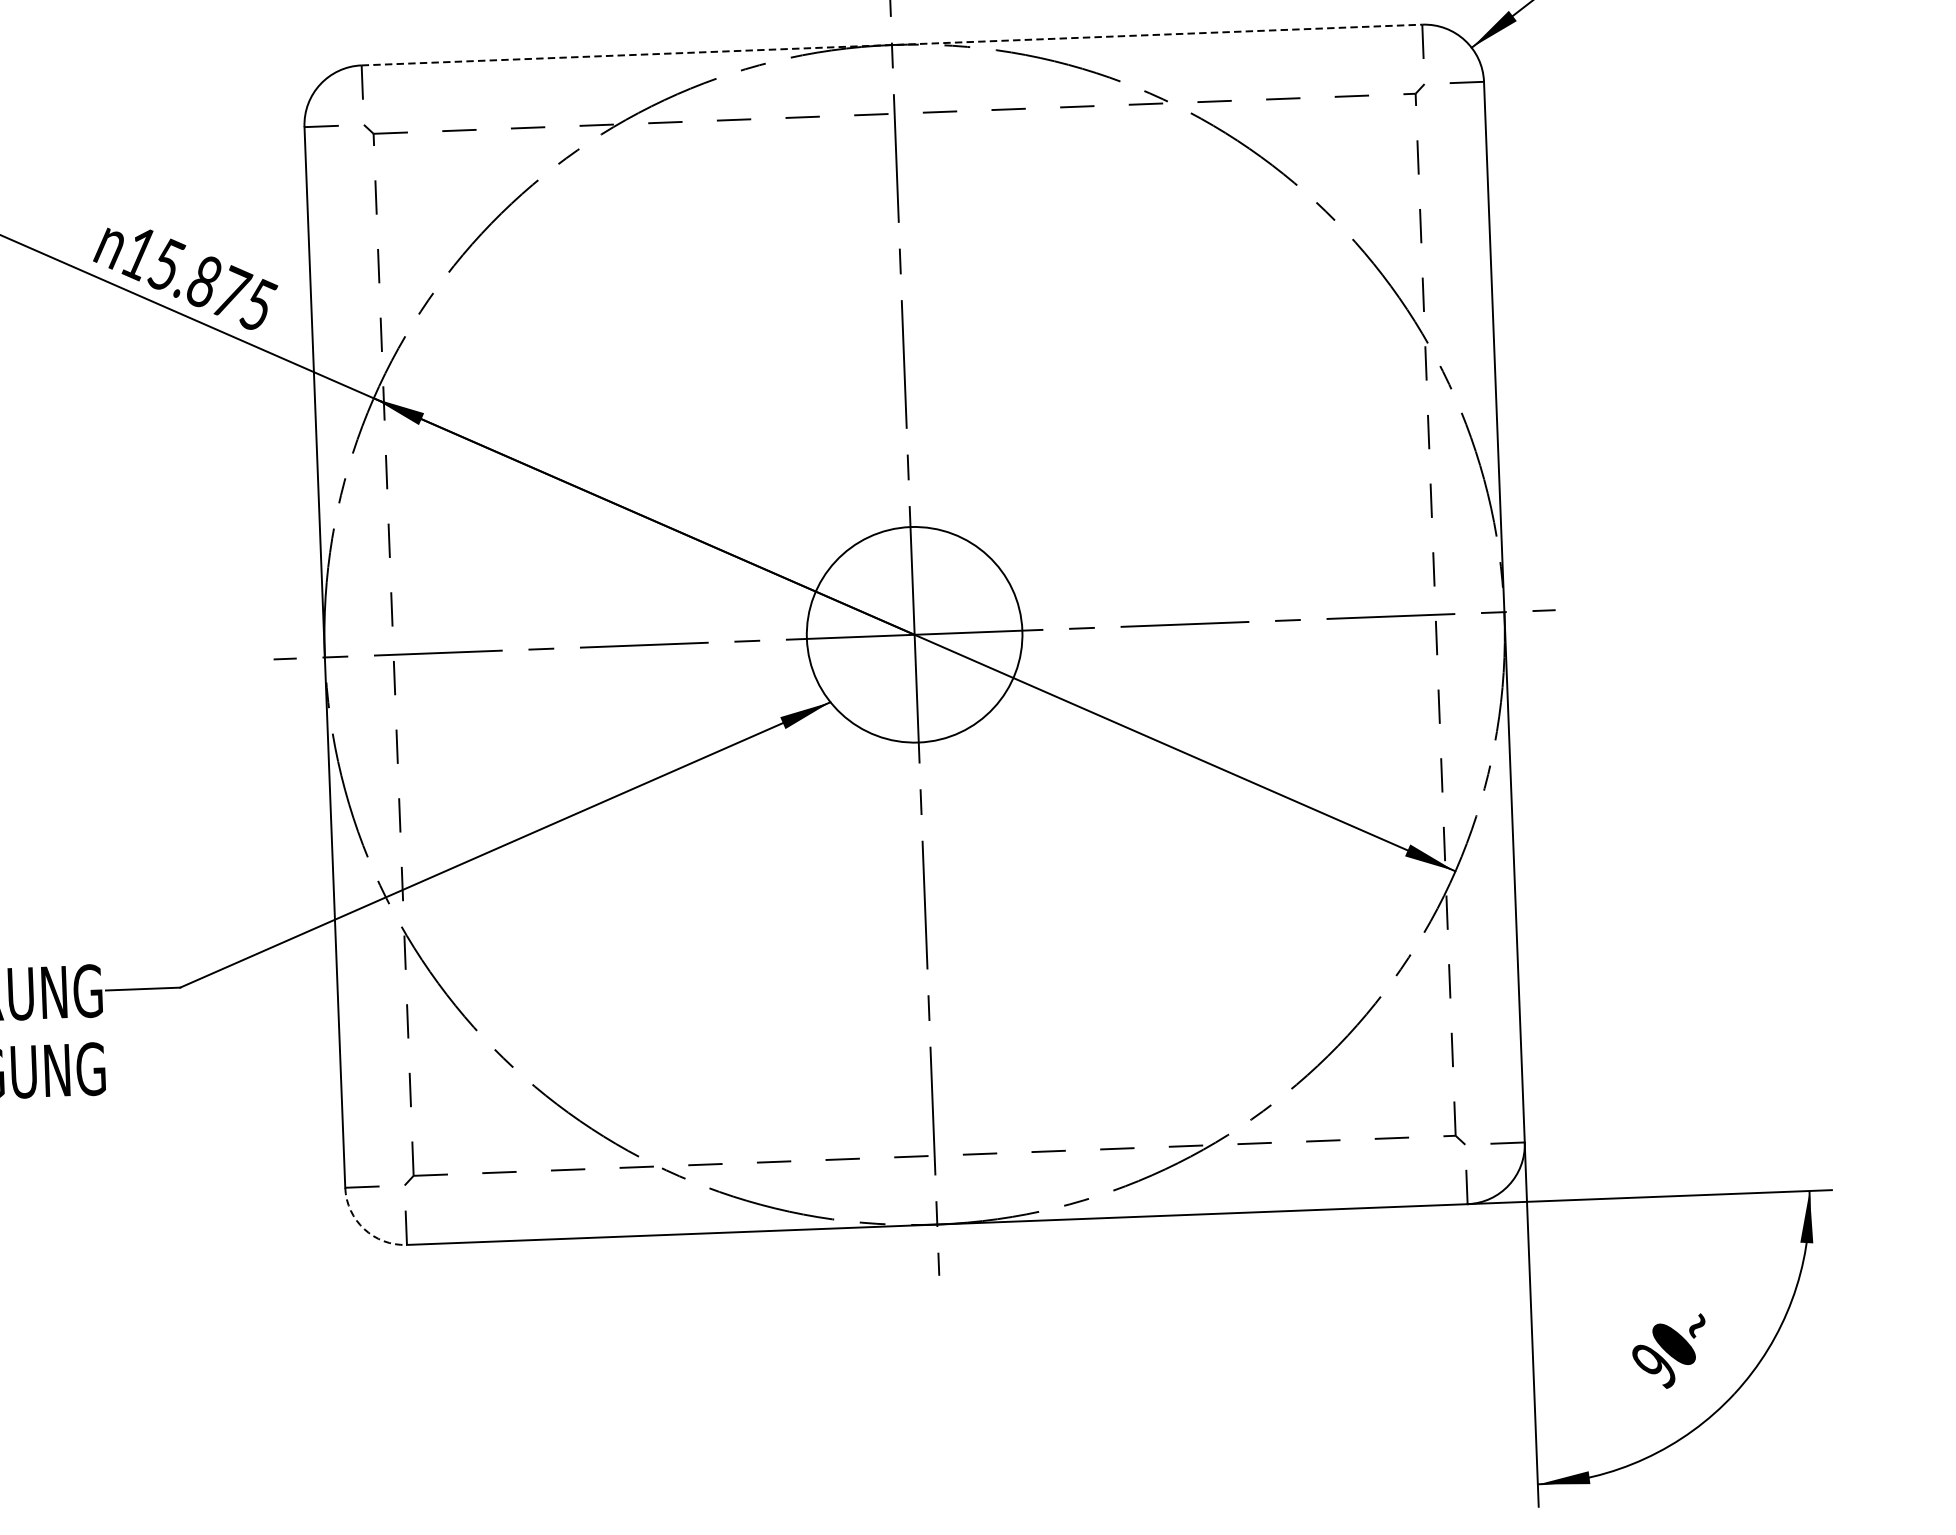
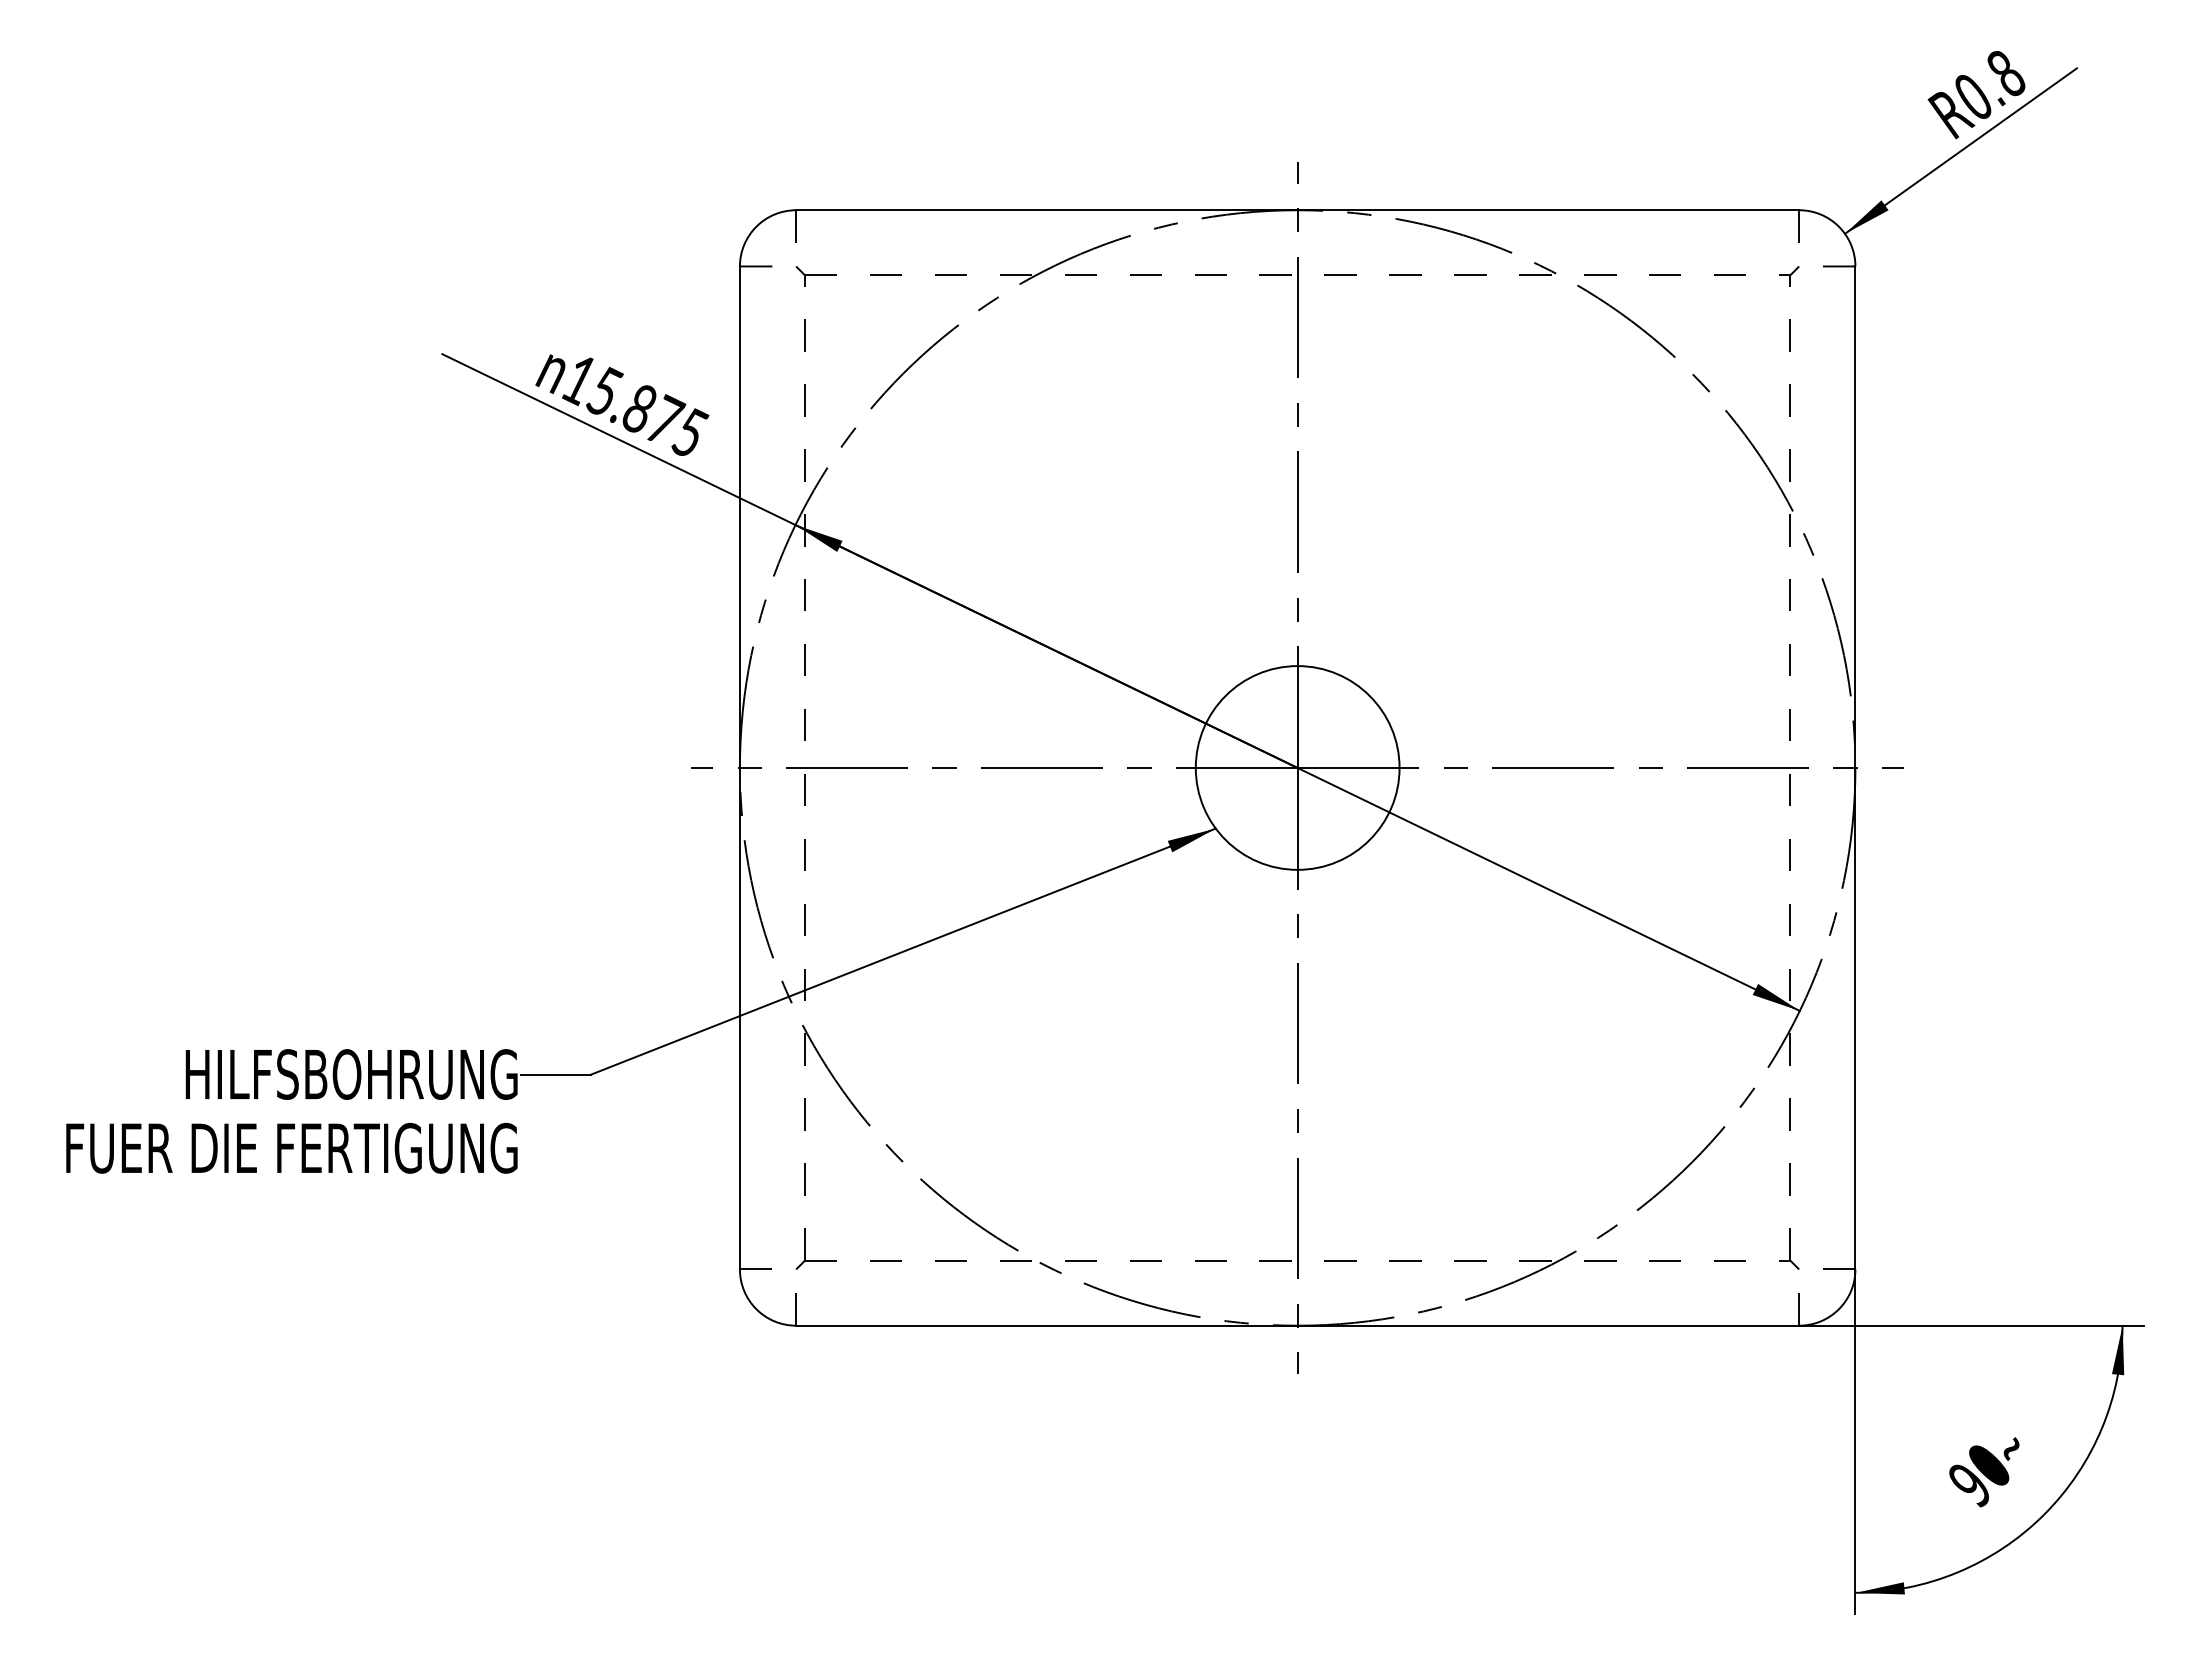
line: (891, 45) -> (1297, 210), dashed -> solid
arc: (364, 1229) -> (756, 1309), dashed -> solid

